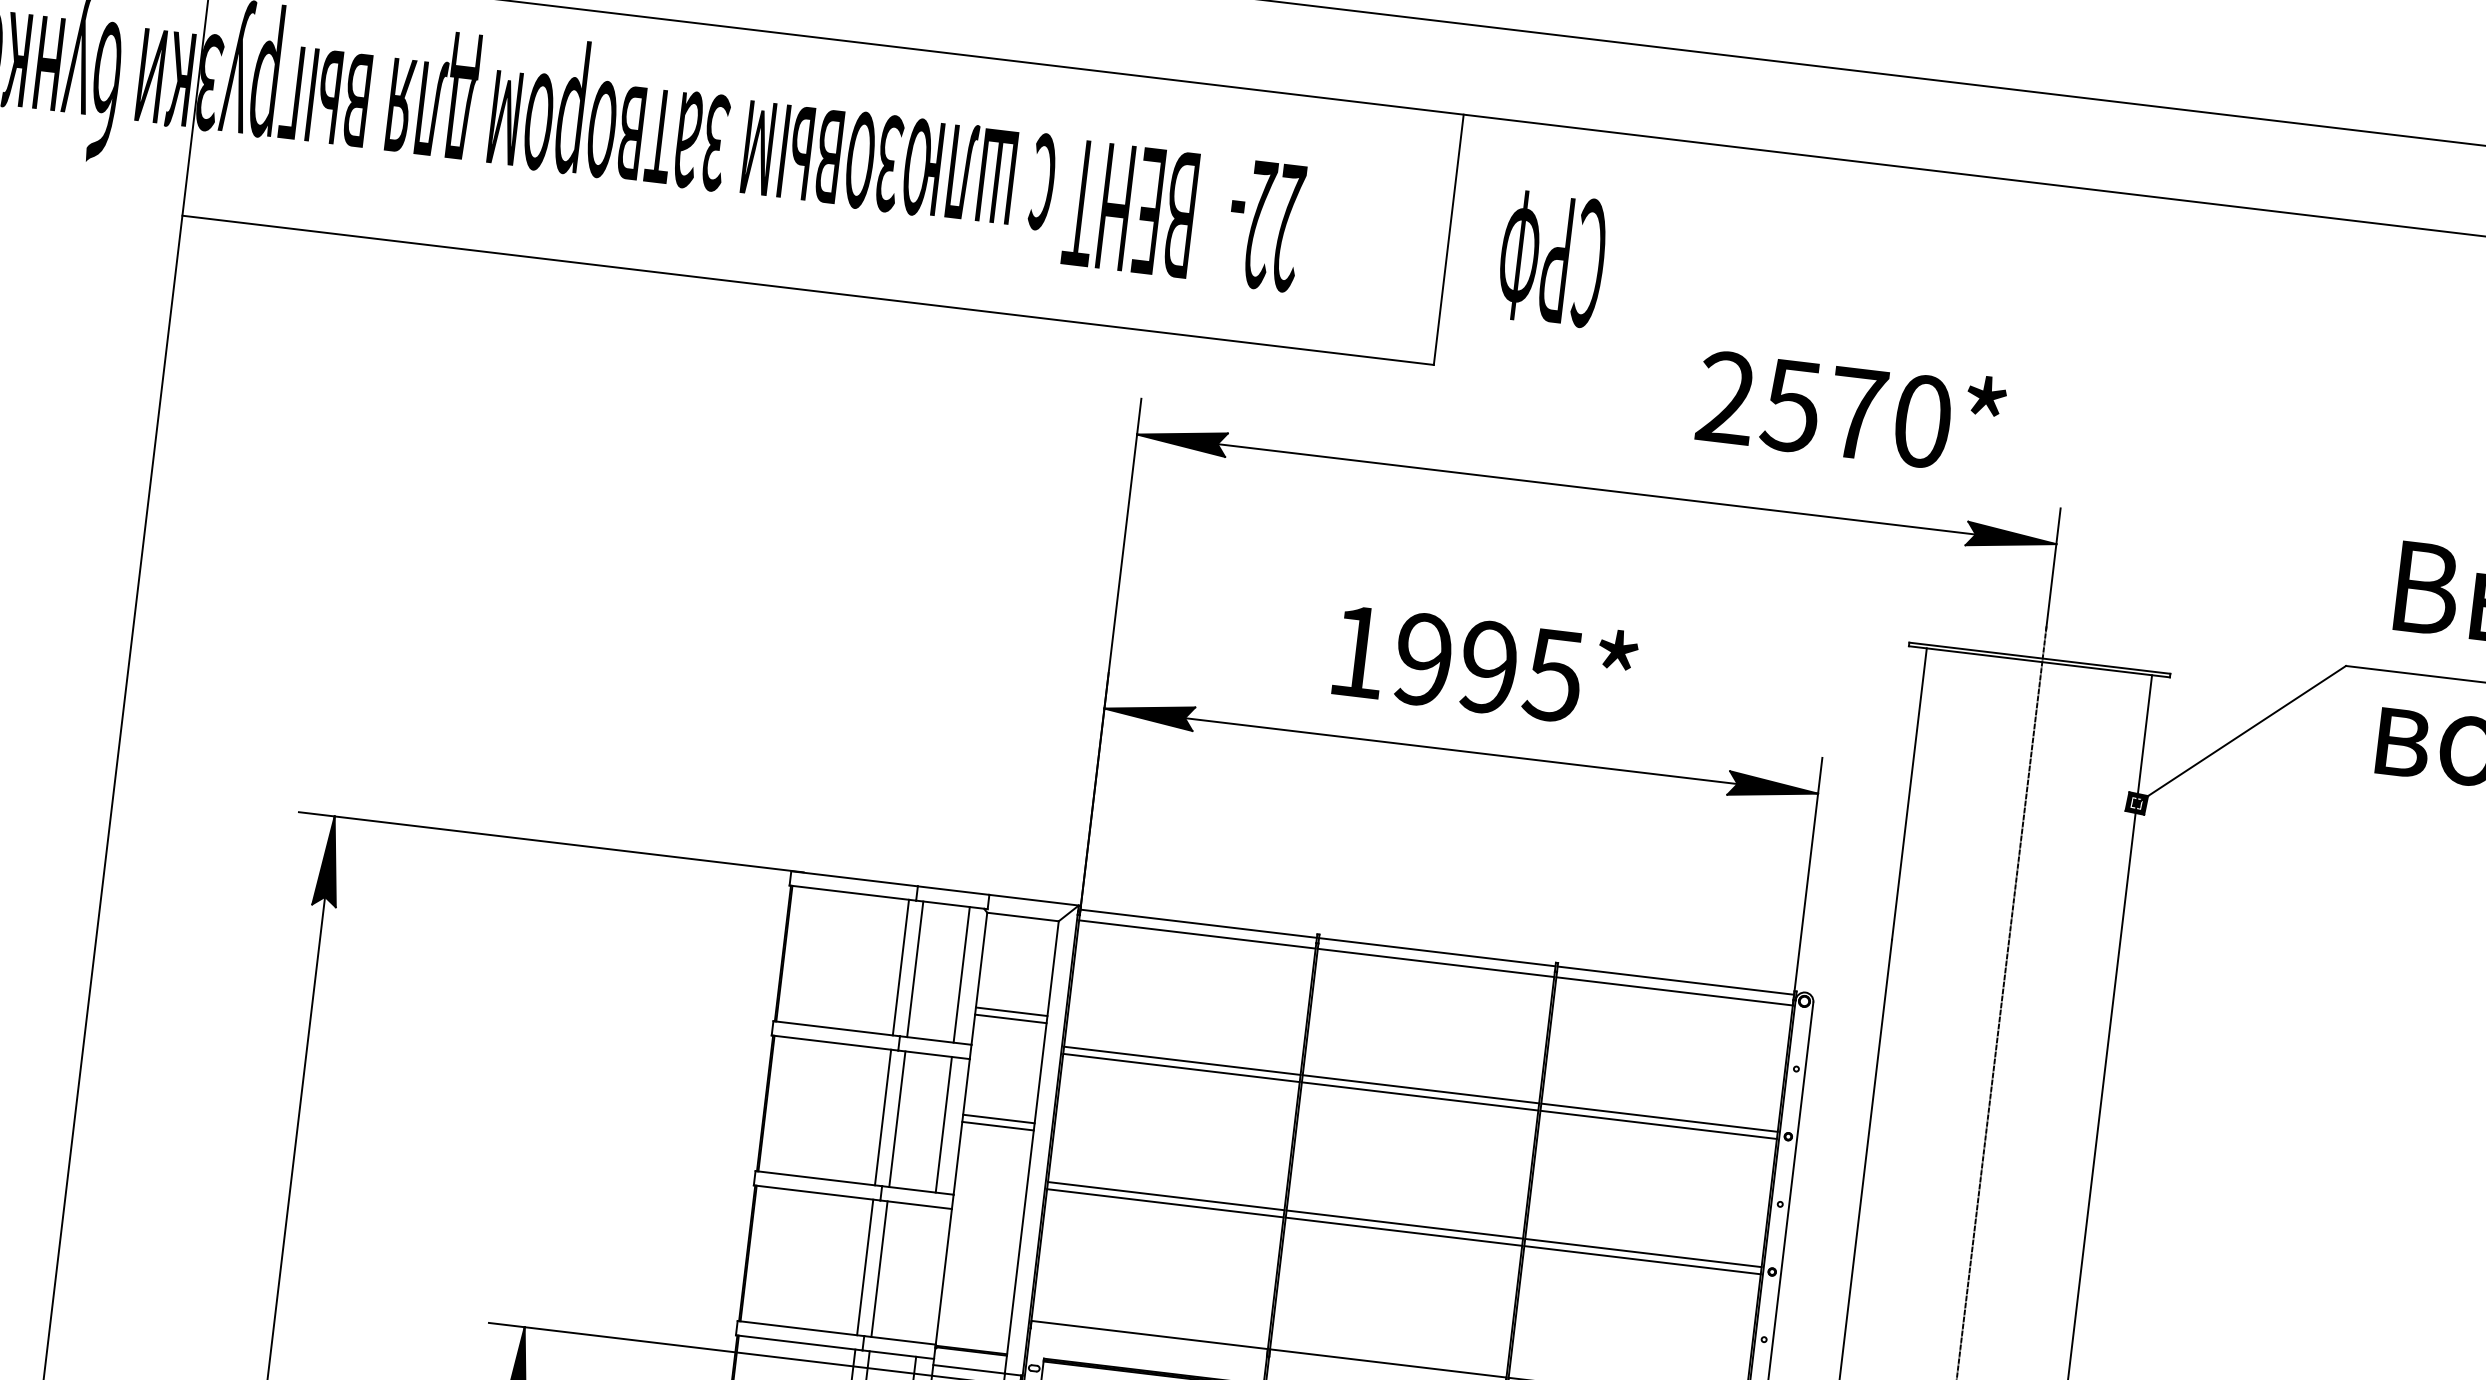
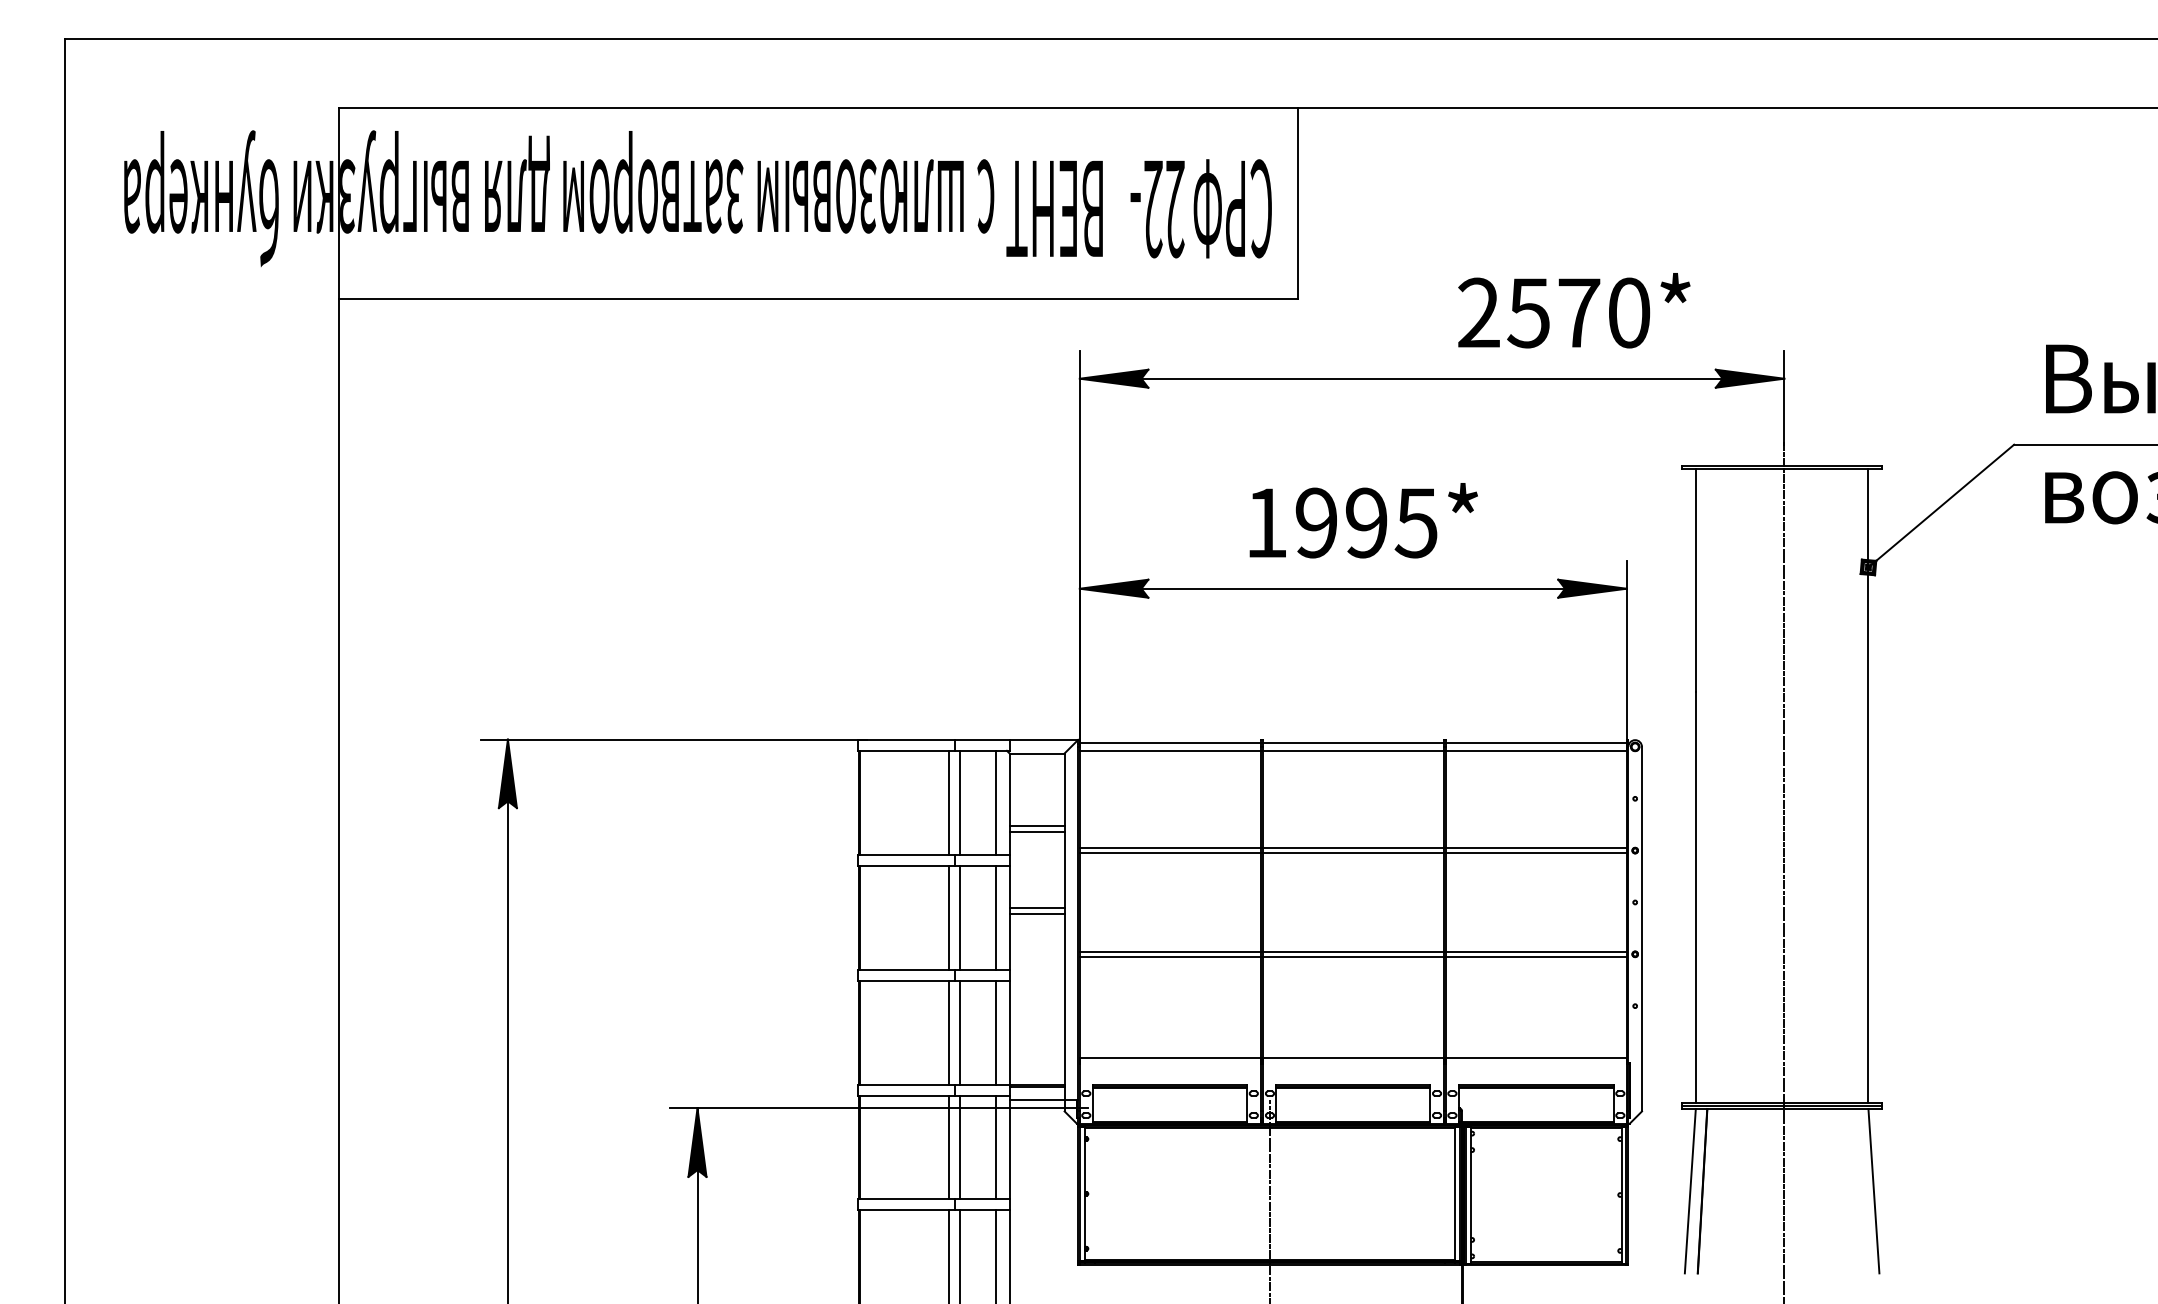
text: (1552, 258) -> (1232, 208), moved
text: (1851, 409) -> (1574, 310), moved
line: (925, 1274) -> (995, 1032), added

